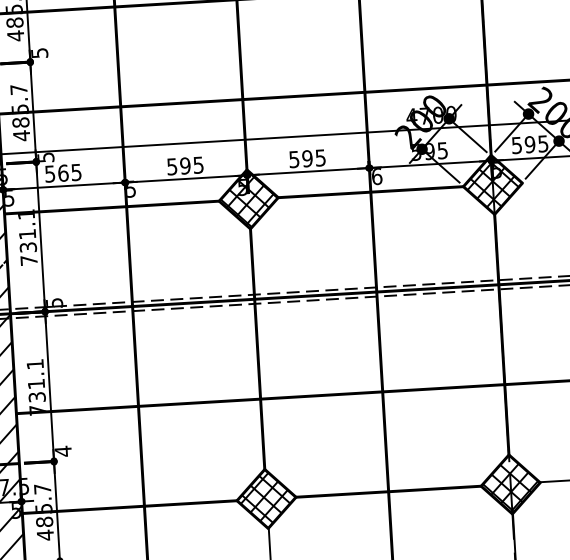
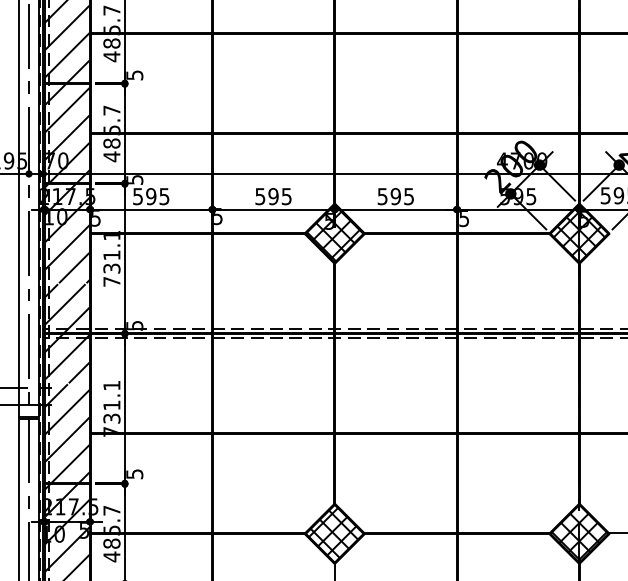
text: (63, 173) -> (151, 196), 565 -> 595
text: (377, 177) -> (464, 219), 6 -> 5
text: (63, 450) -> (134, 473), 4 -> 5

